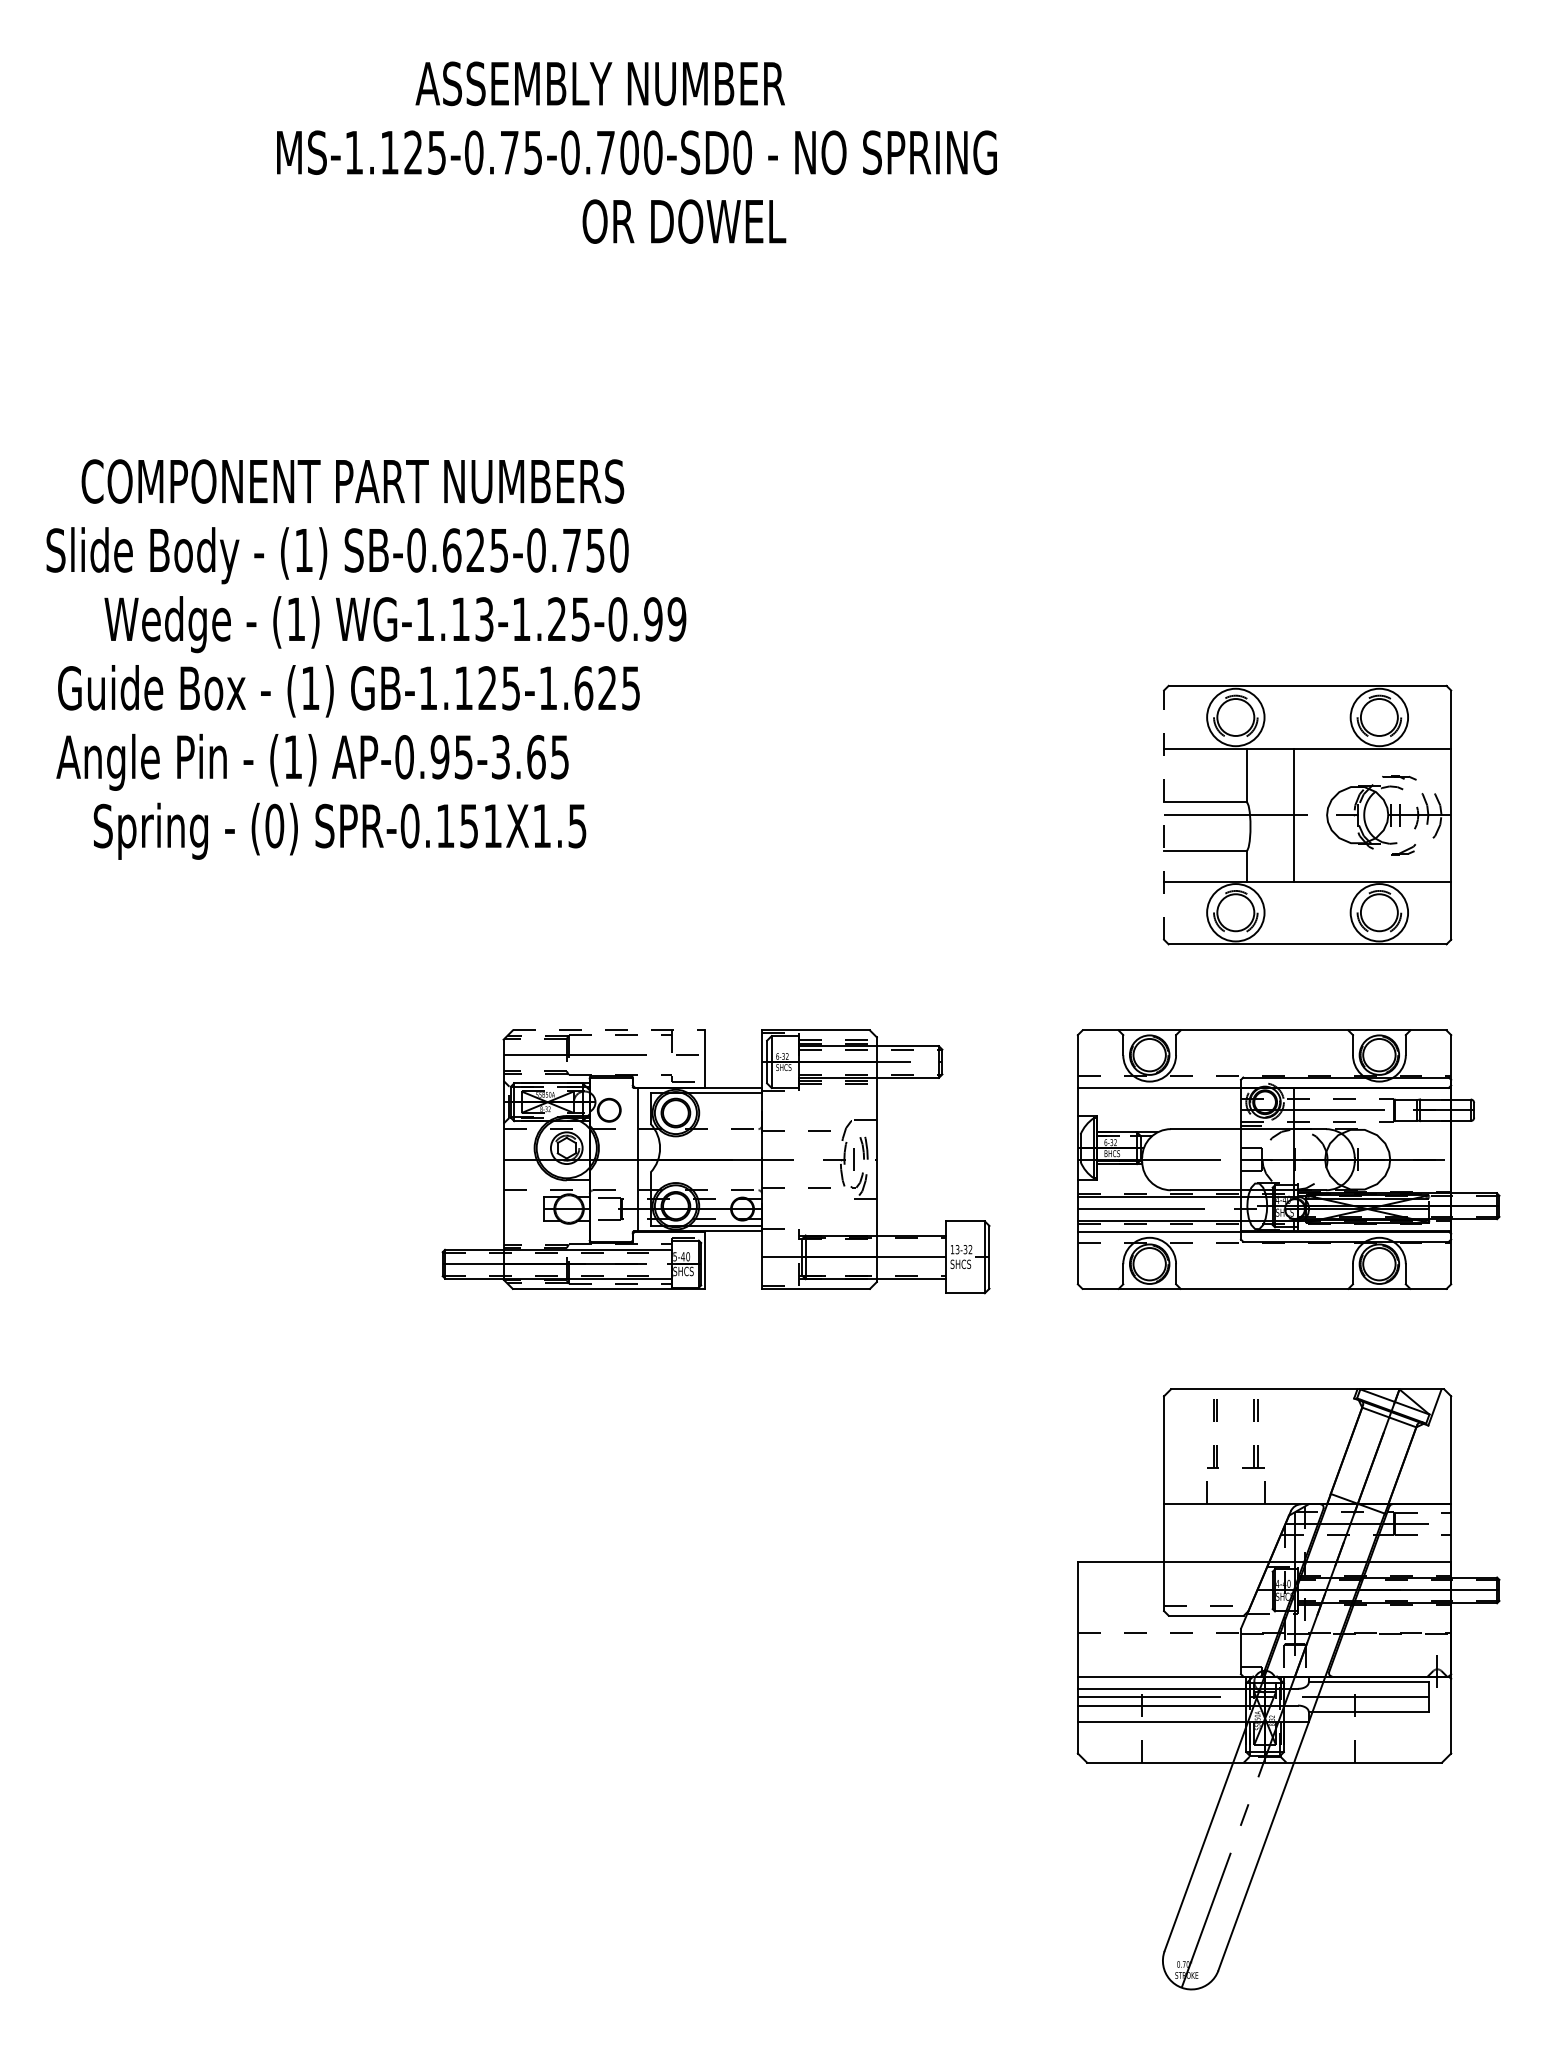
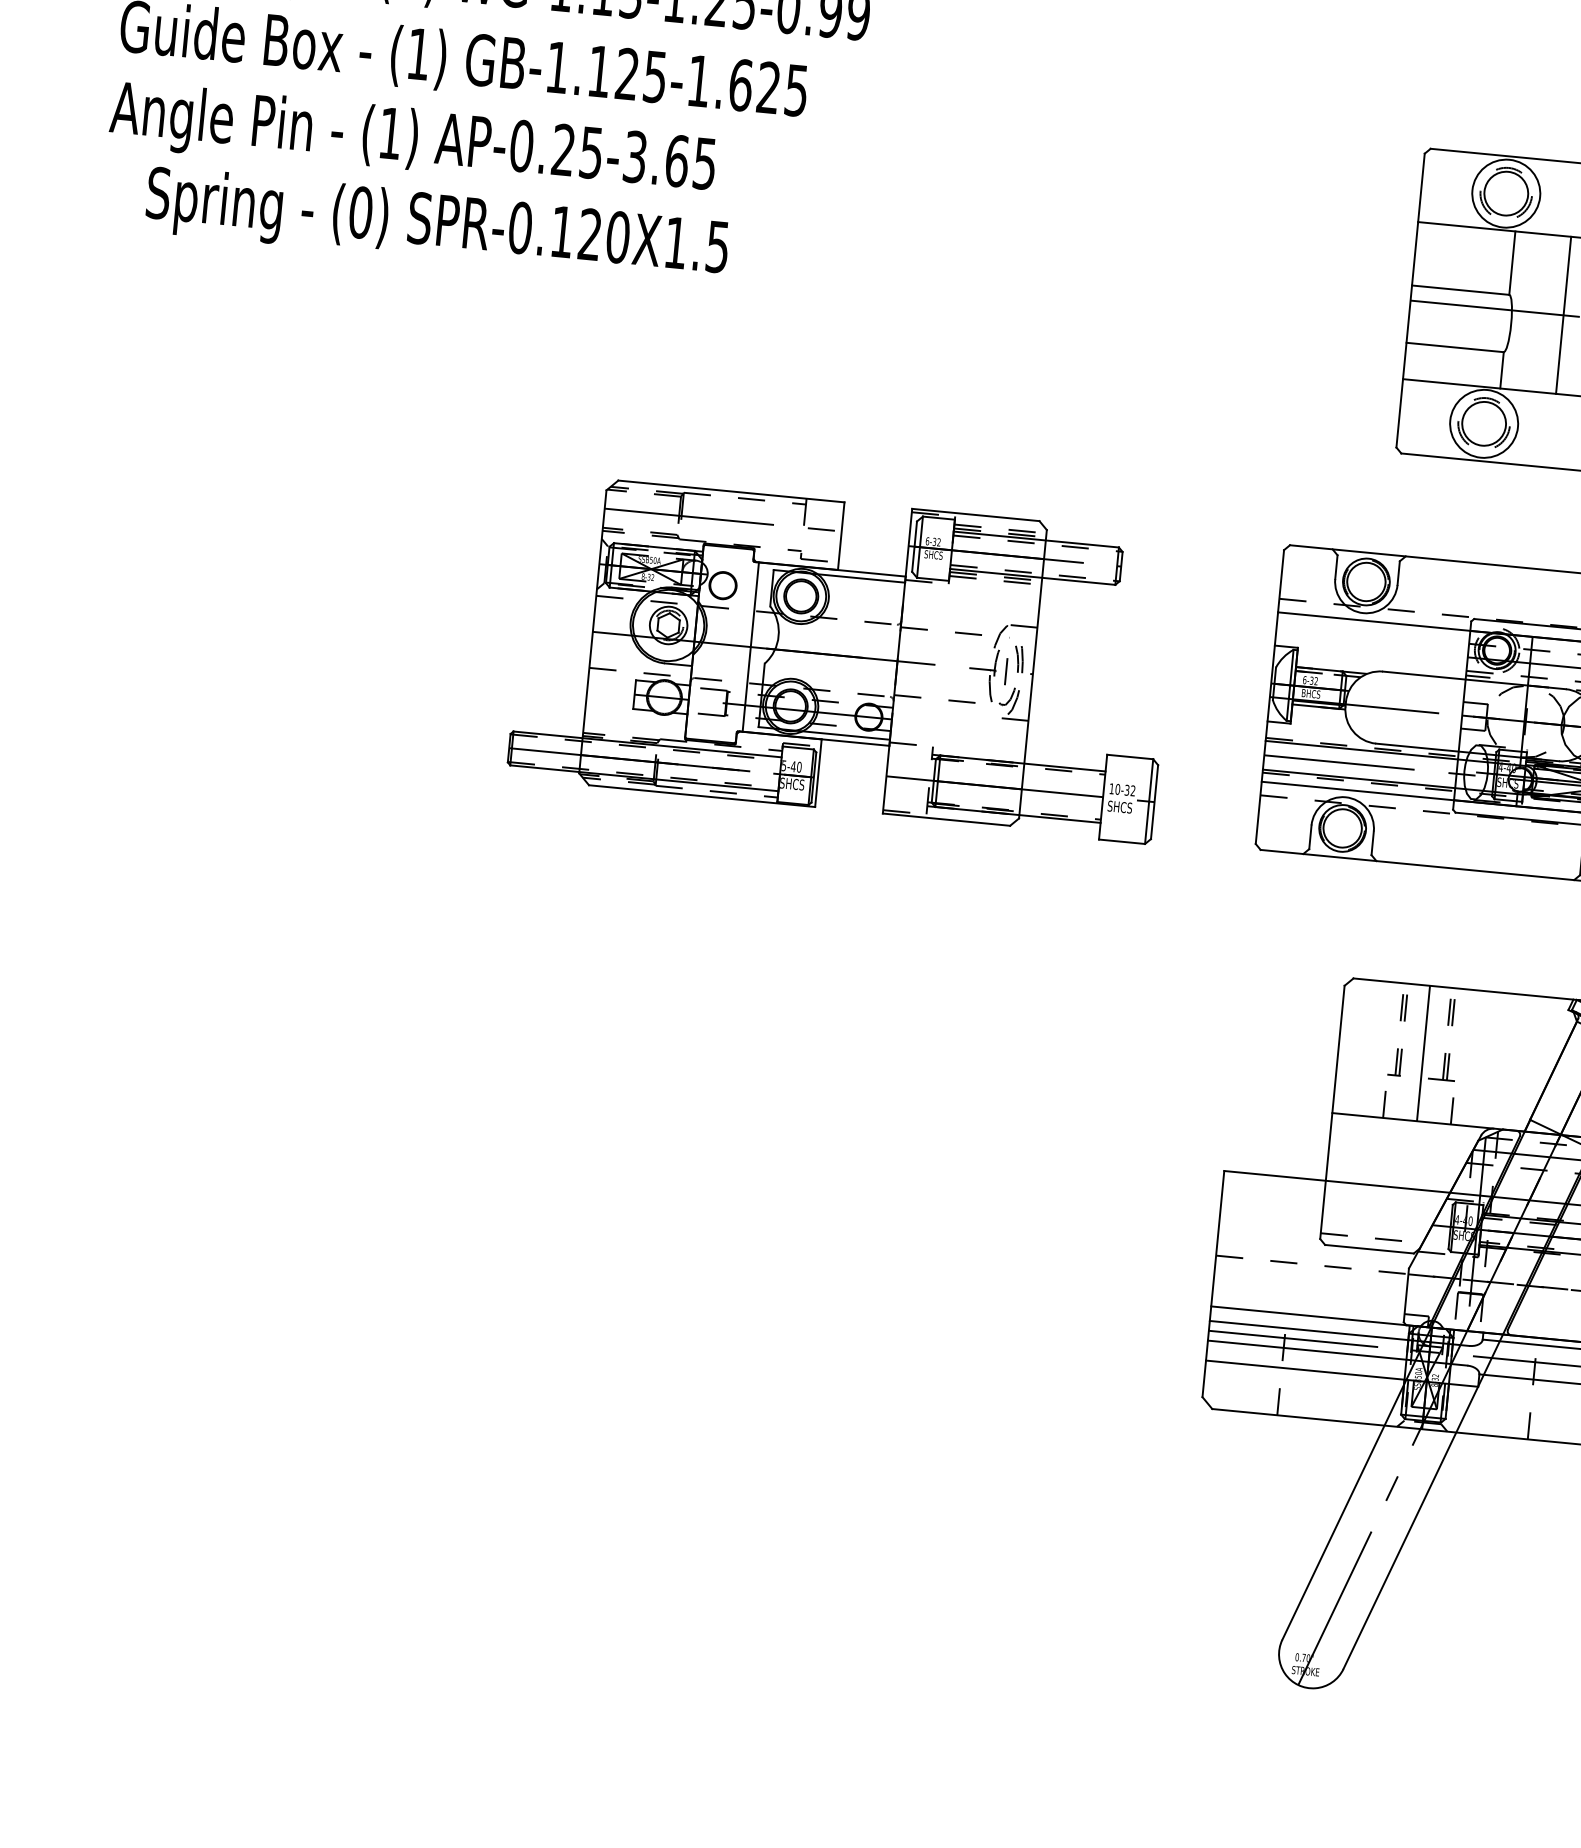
text: (439, 757) -> (562, 150), AP-0.95-3.65 -> AP-0.25-3.65
line: (1164, 815) -> (1411, 301), dashed -> solid
text: (481, 825) -> (604, 235), SPR-0.151X1.5 -> SPR-0.120X1.5
line: (608, 1030) -> (731, 491), dashed -> solid
text: (957, 1249) -> (1117, 789), 13-32 -> 10-32
line: (1235, 1446) -> (1423, 1053), added

